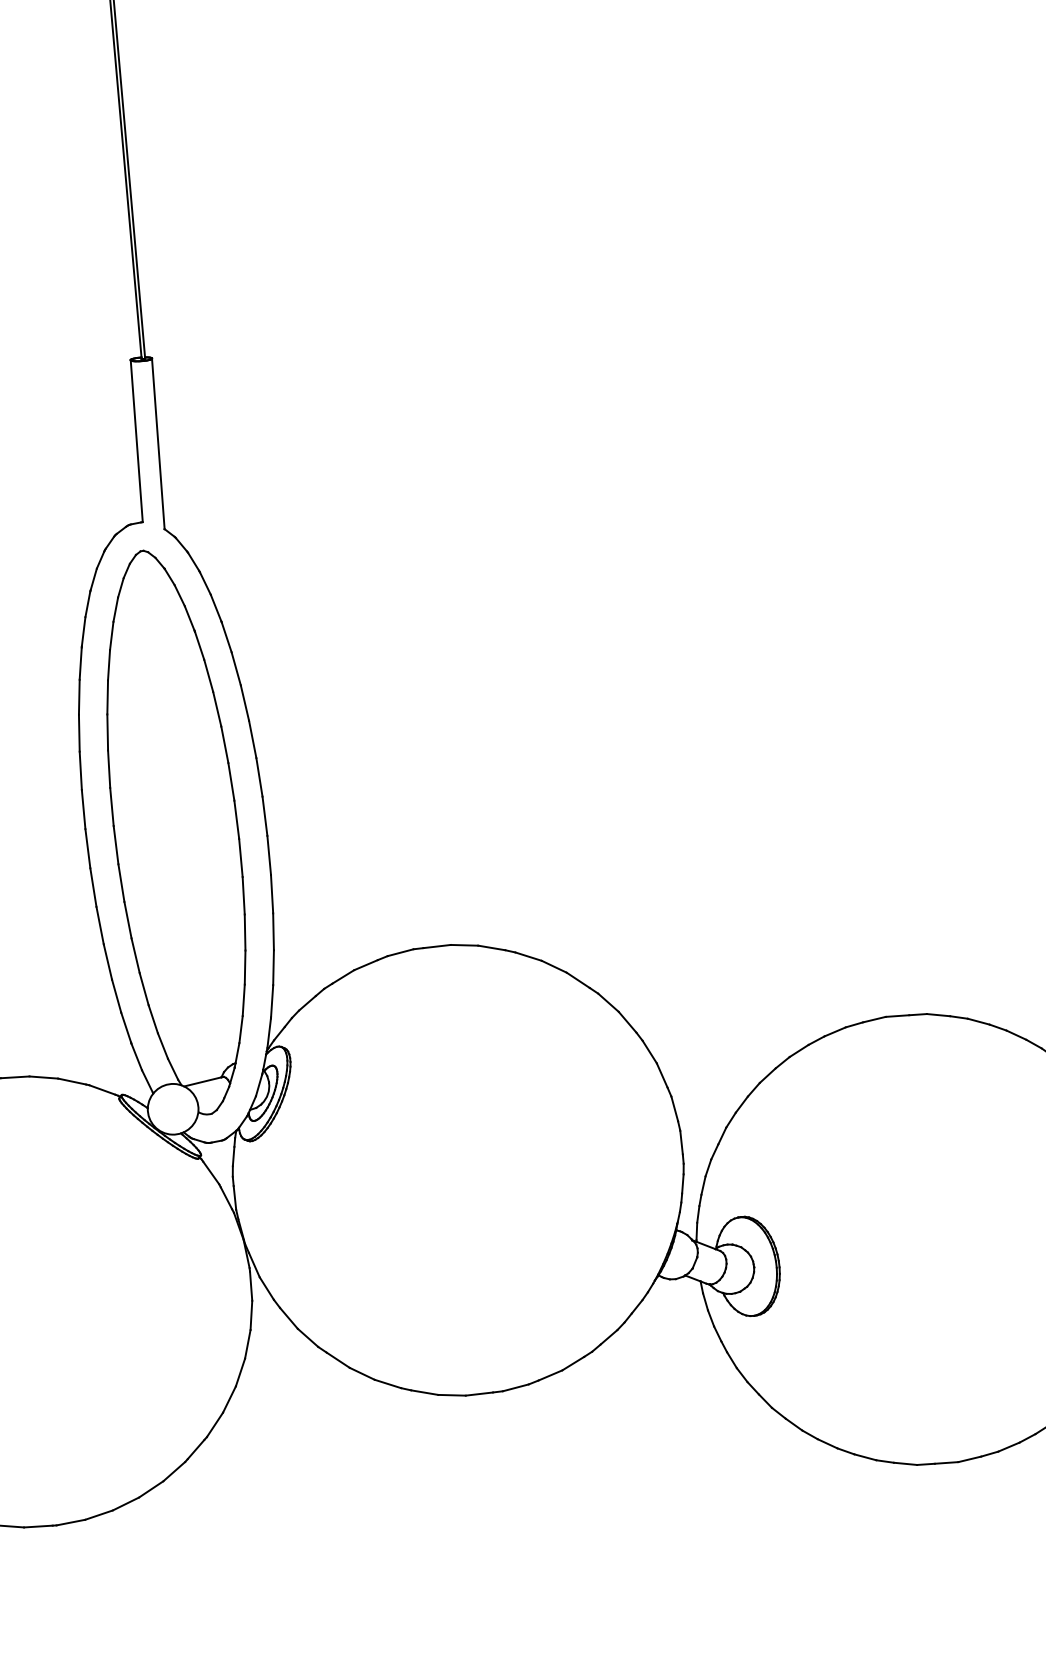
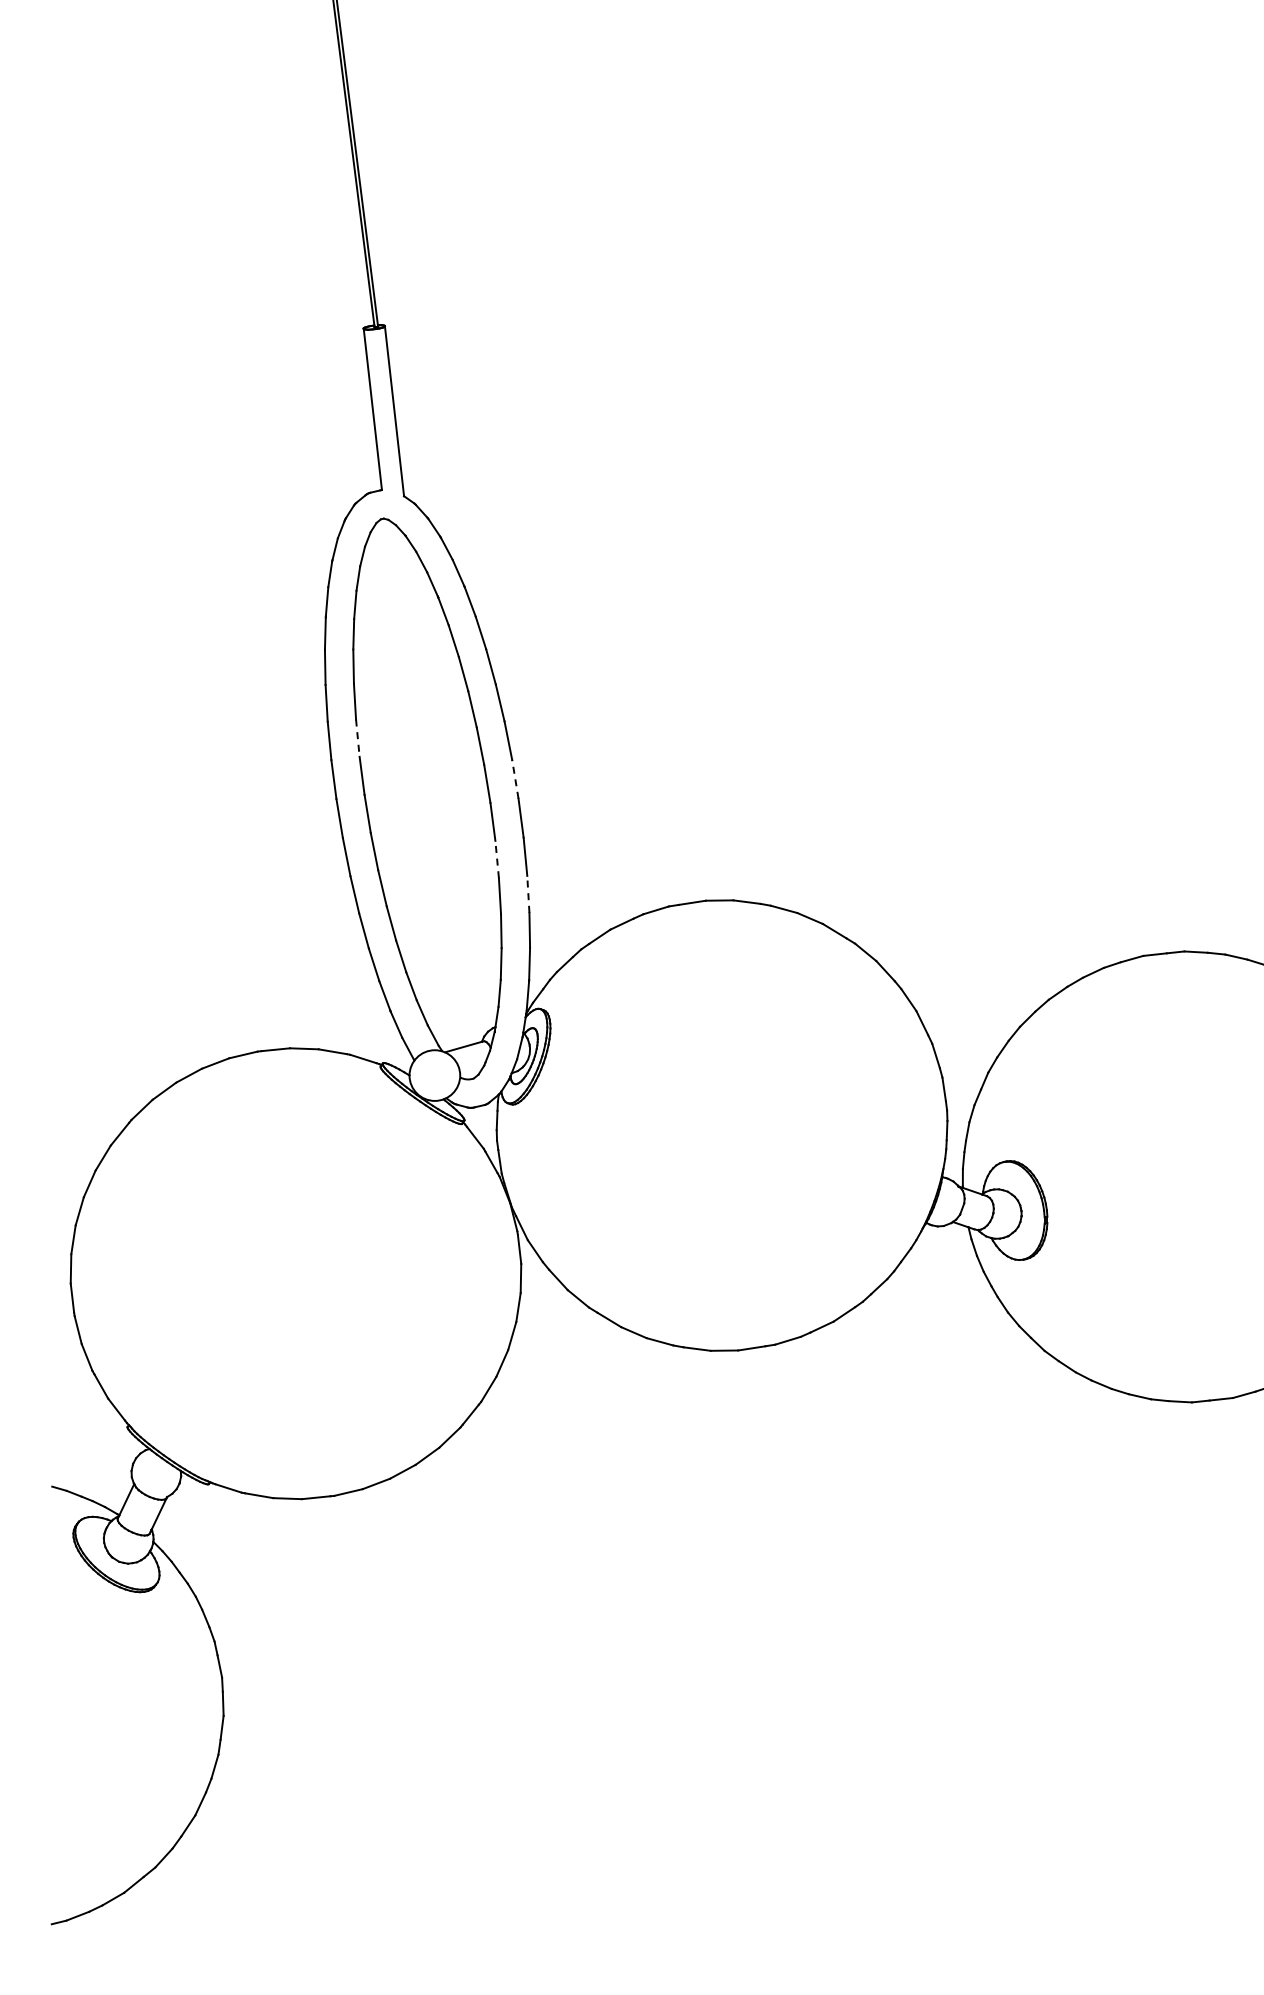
line: (108, 769) -> (357, 738), solid -> dashed
line: (265, 816) -> (515, 779), solid -> dashed
line: (244, 895) -> (497, 859), solid -> dashed
line: (273, 930) -> (528, 893), solid -> dashed

